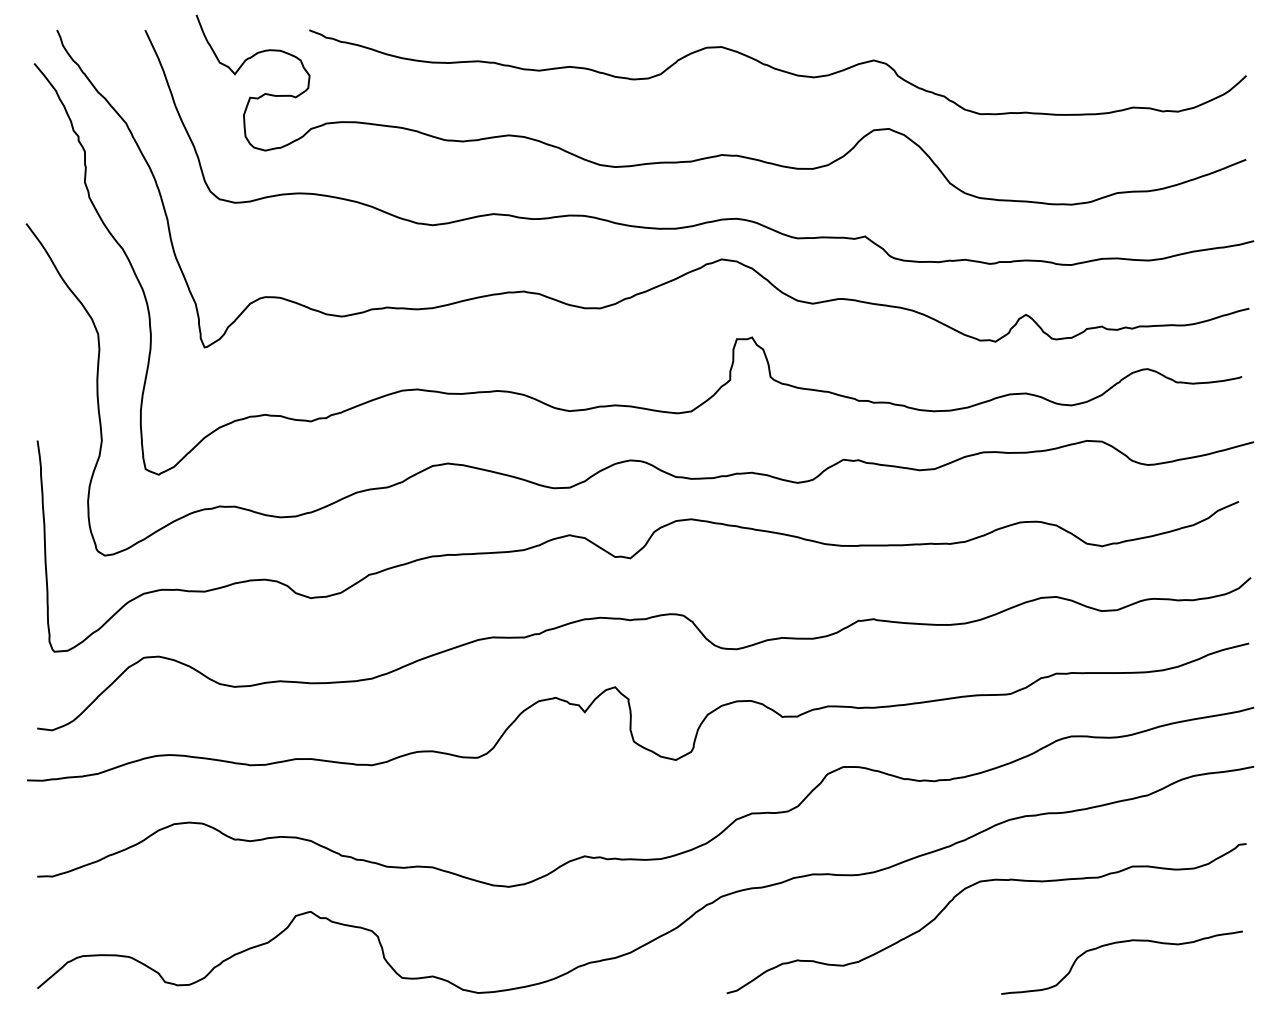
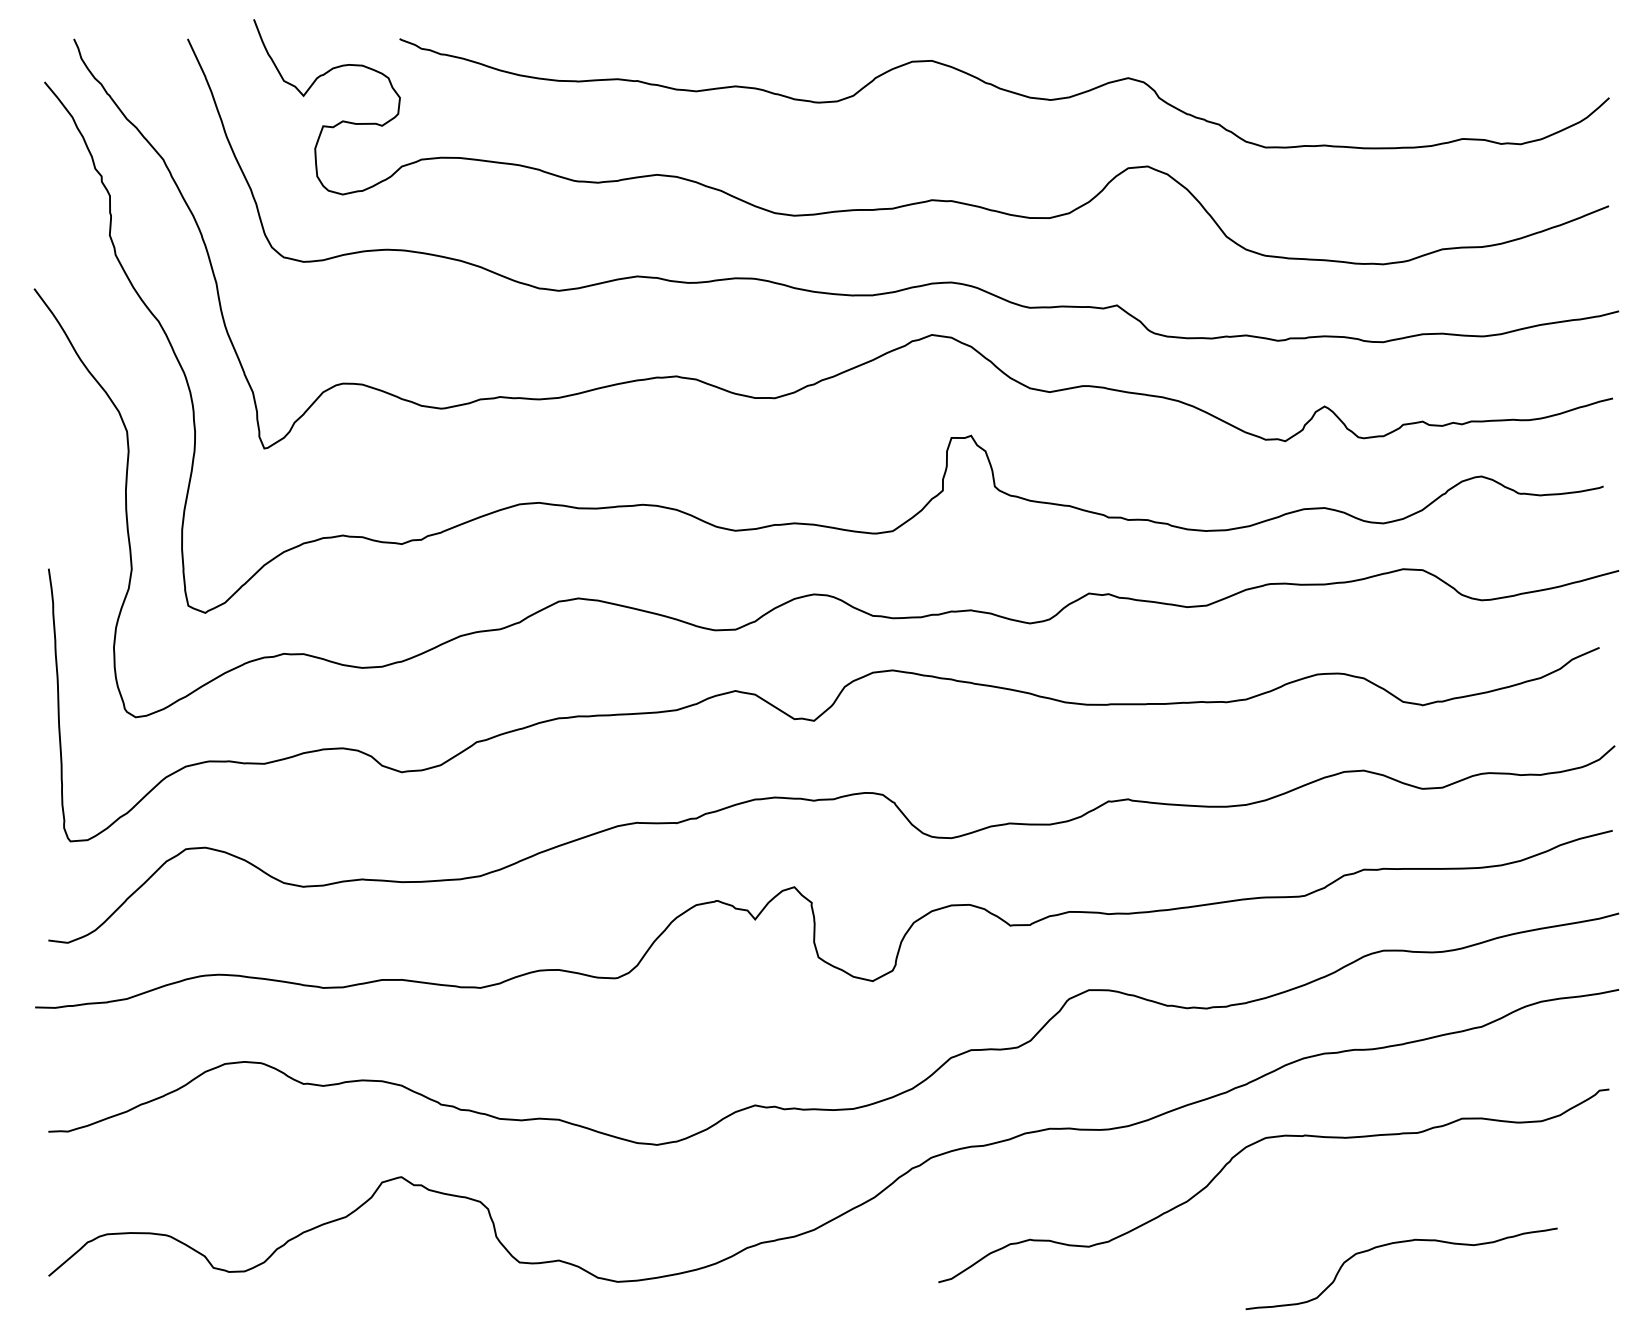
curve: (1120, 943) -> (1399, 1243), moved

